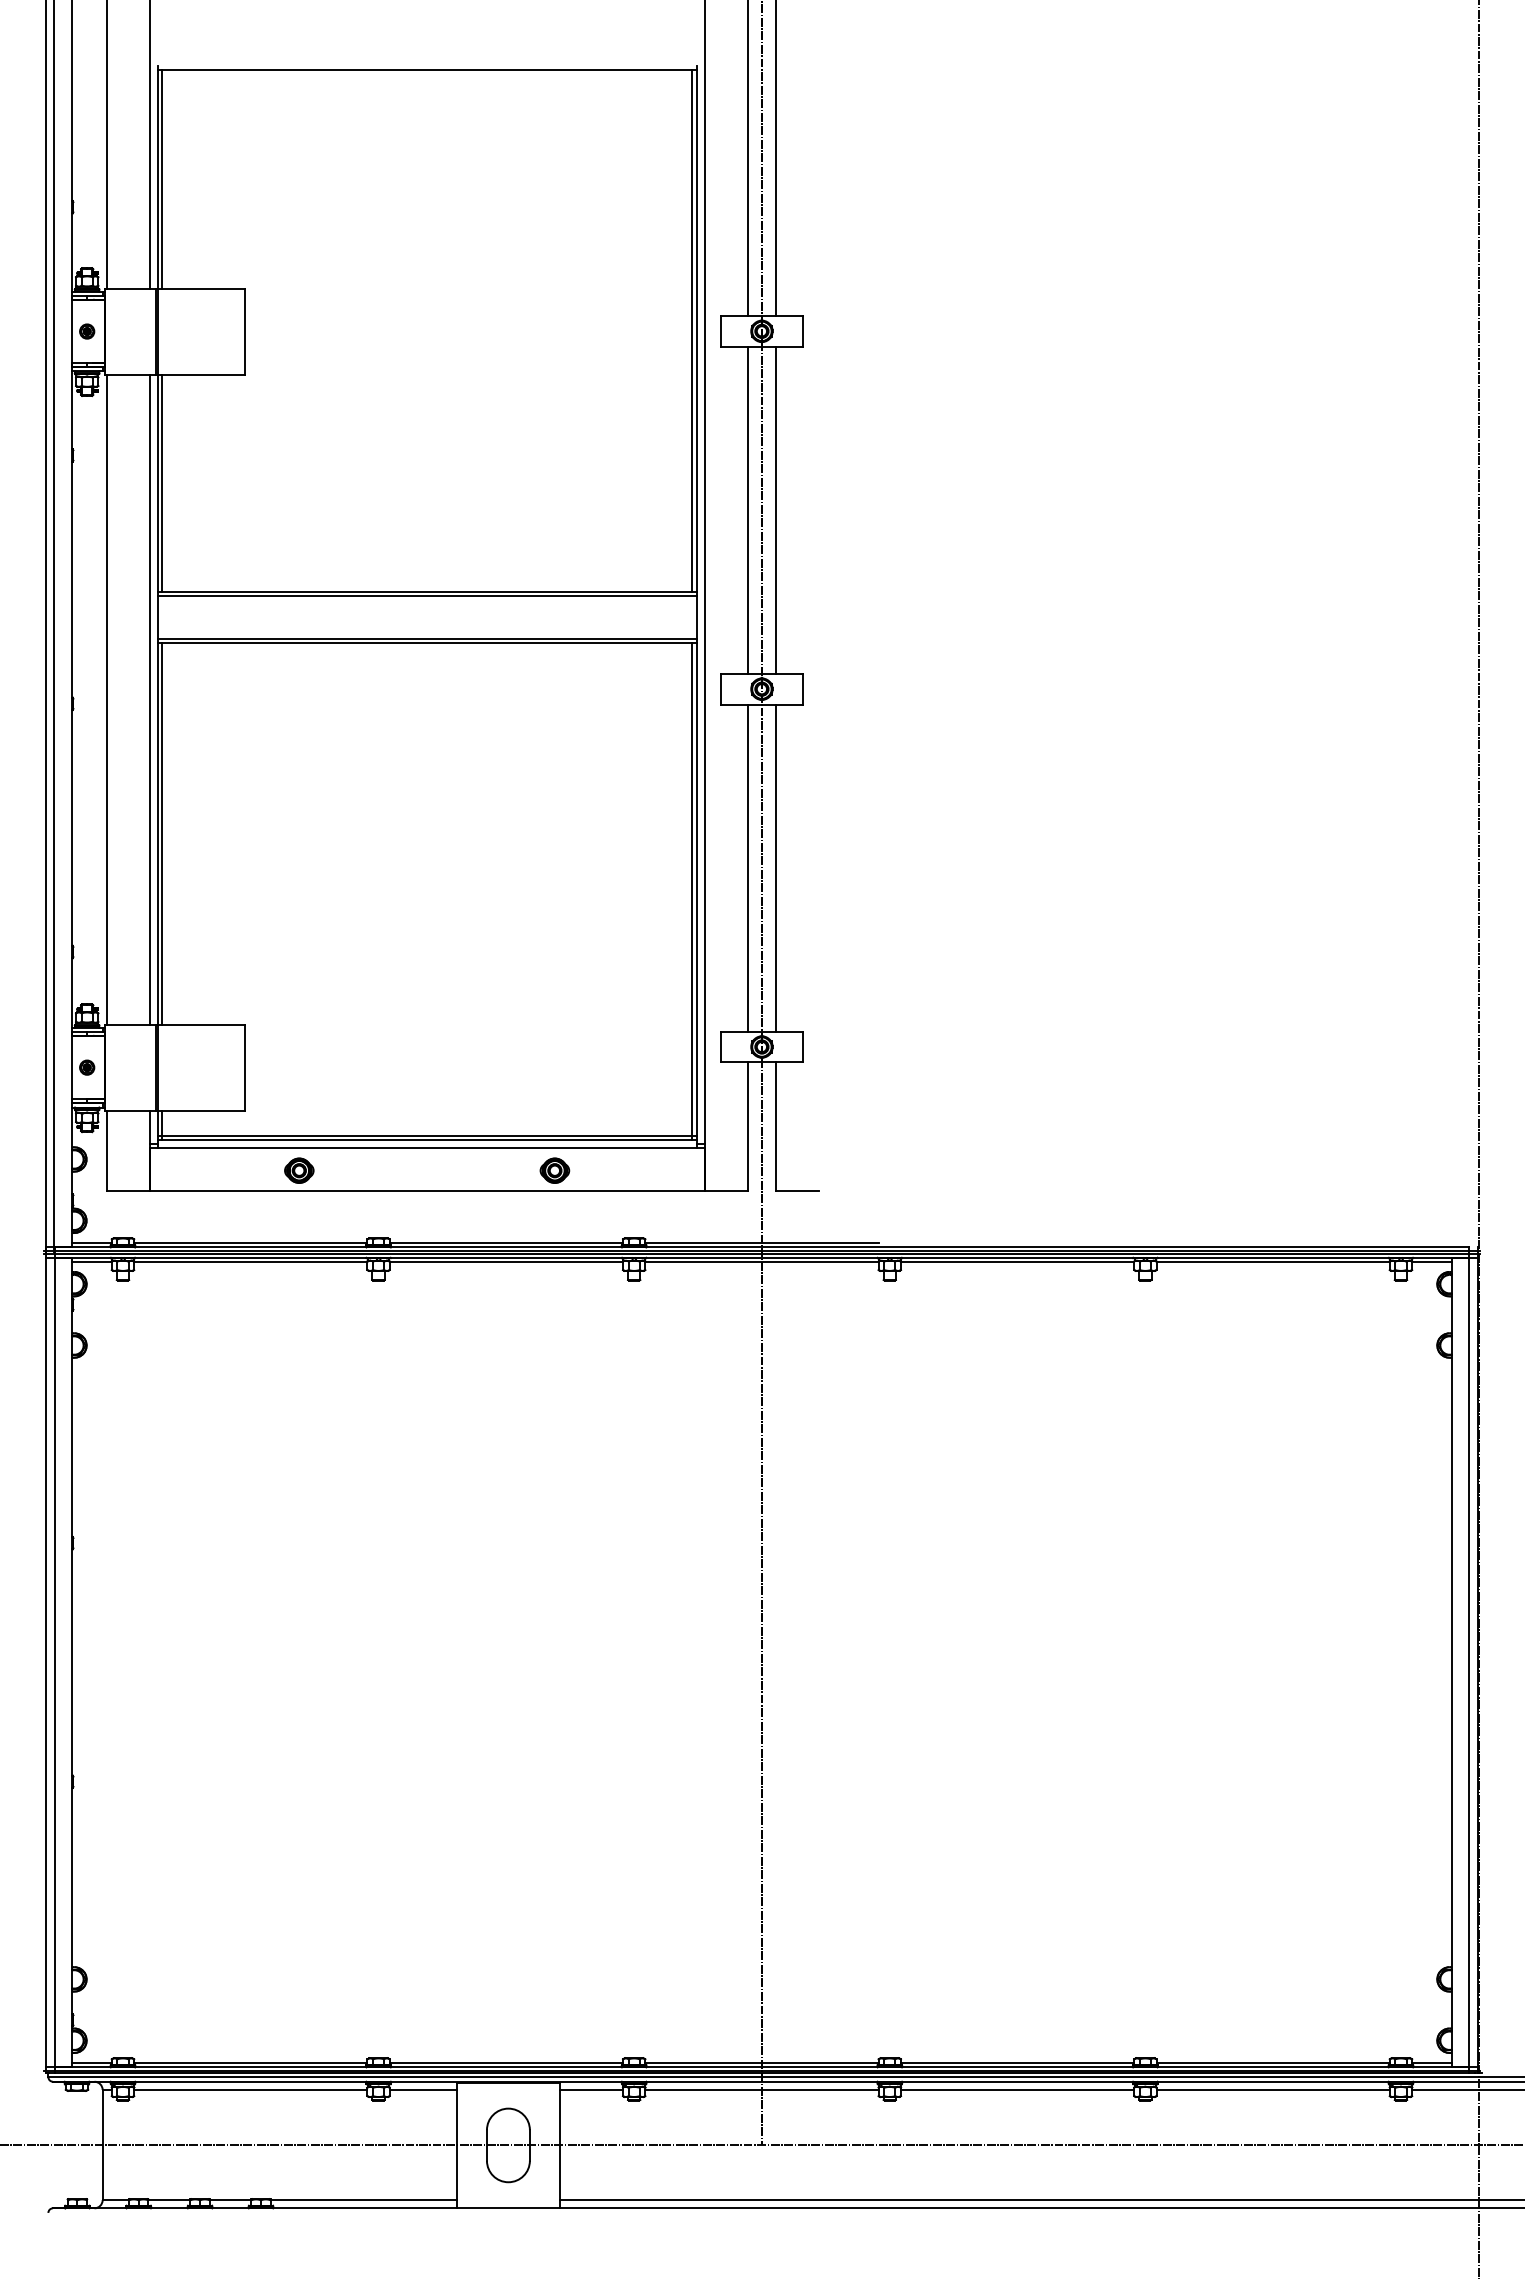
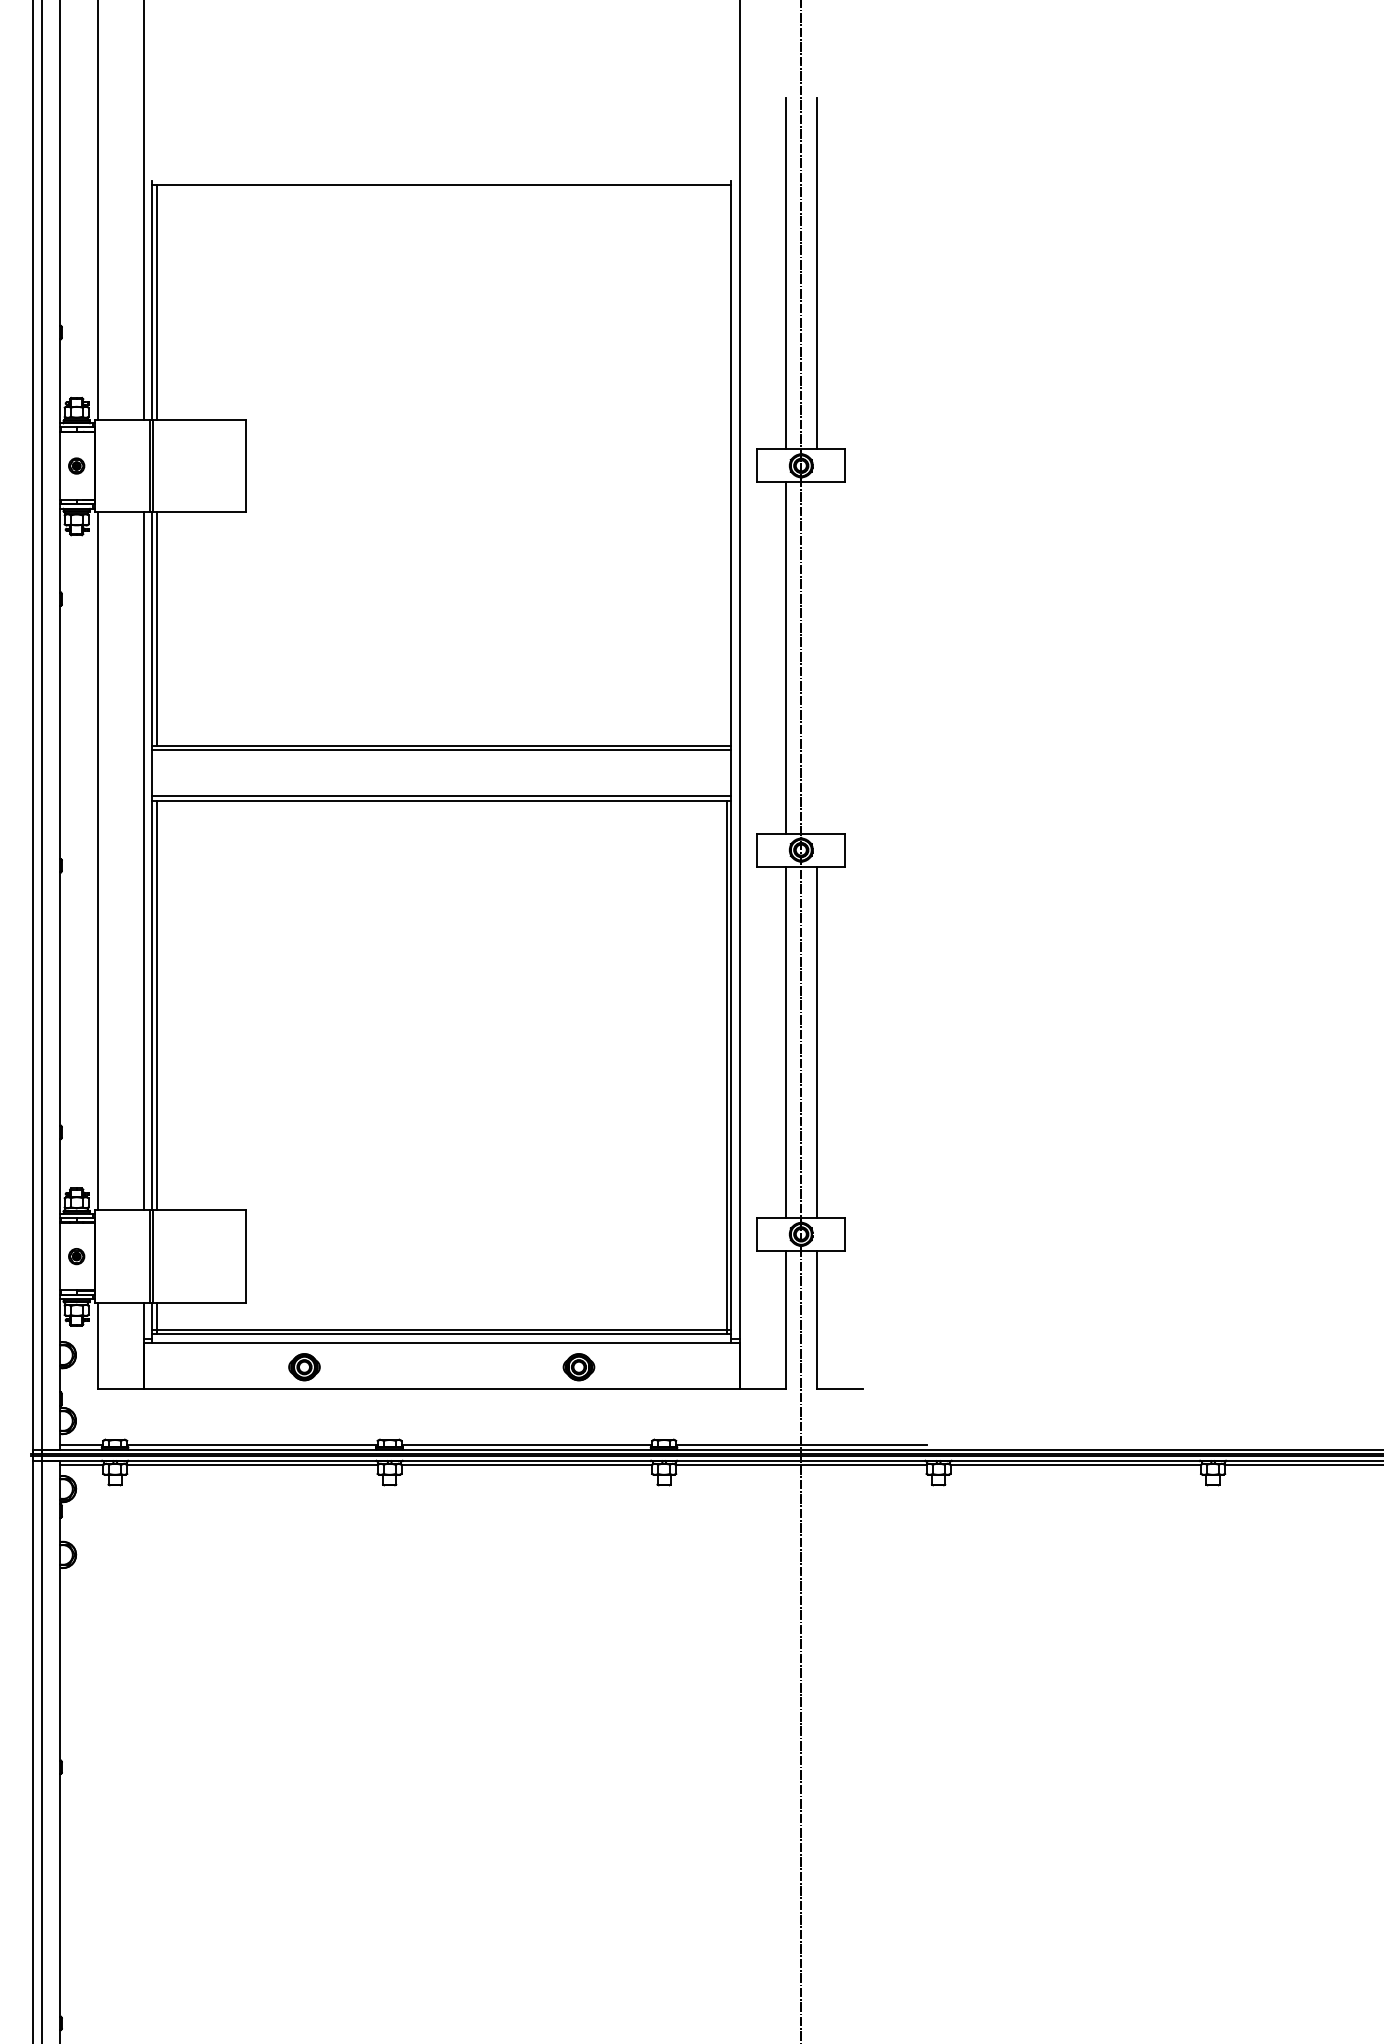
line: (692, 331) -> (726, 465), removed
line: (776, 509) -> (816, 657), removed

